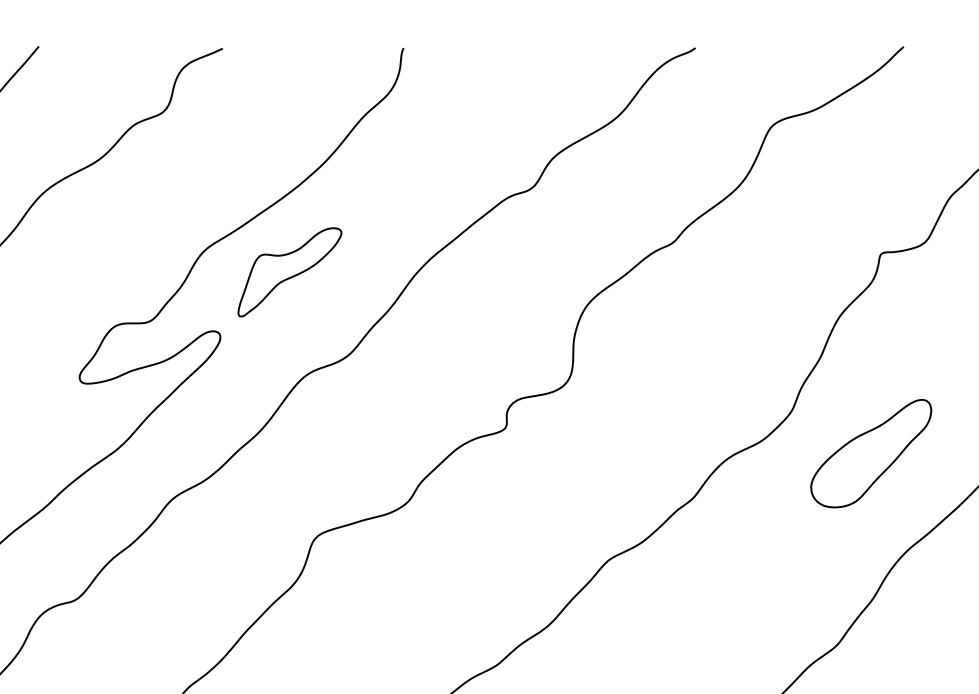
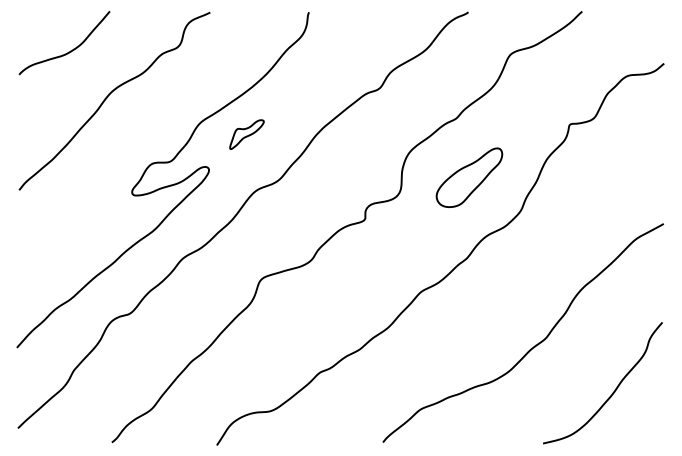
part: (289, 271) -> (246, 134), size x0.6
part: (871, 453) -> (469, 177), moved

